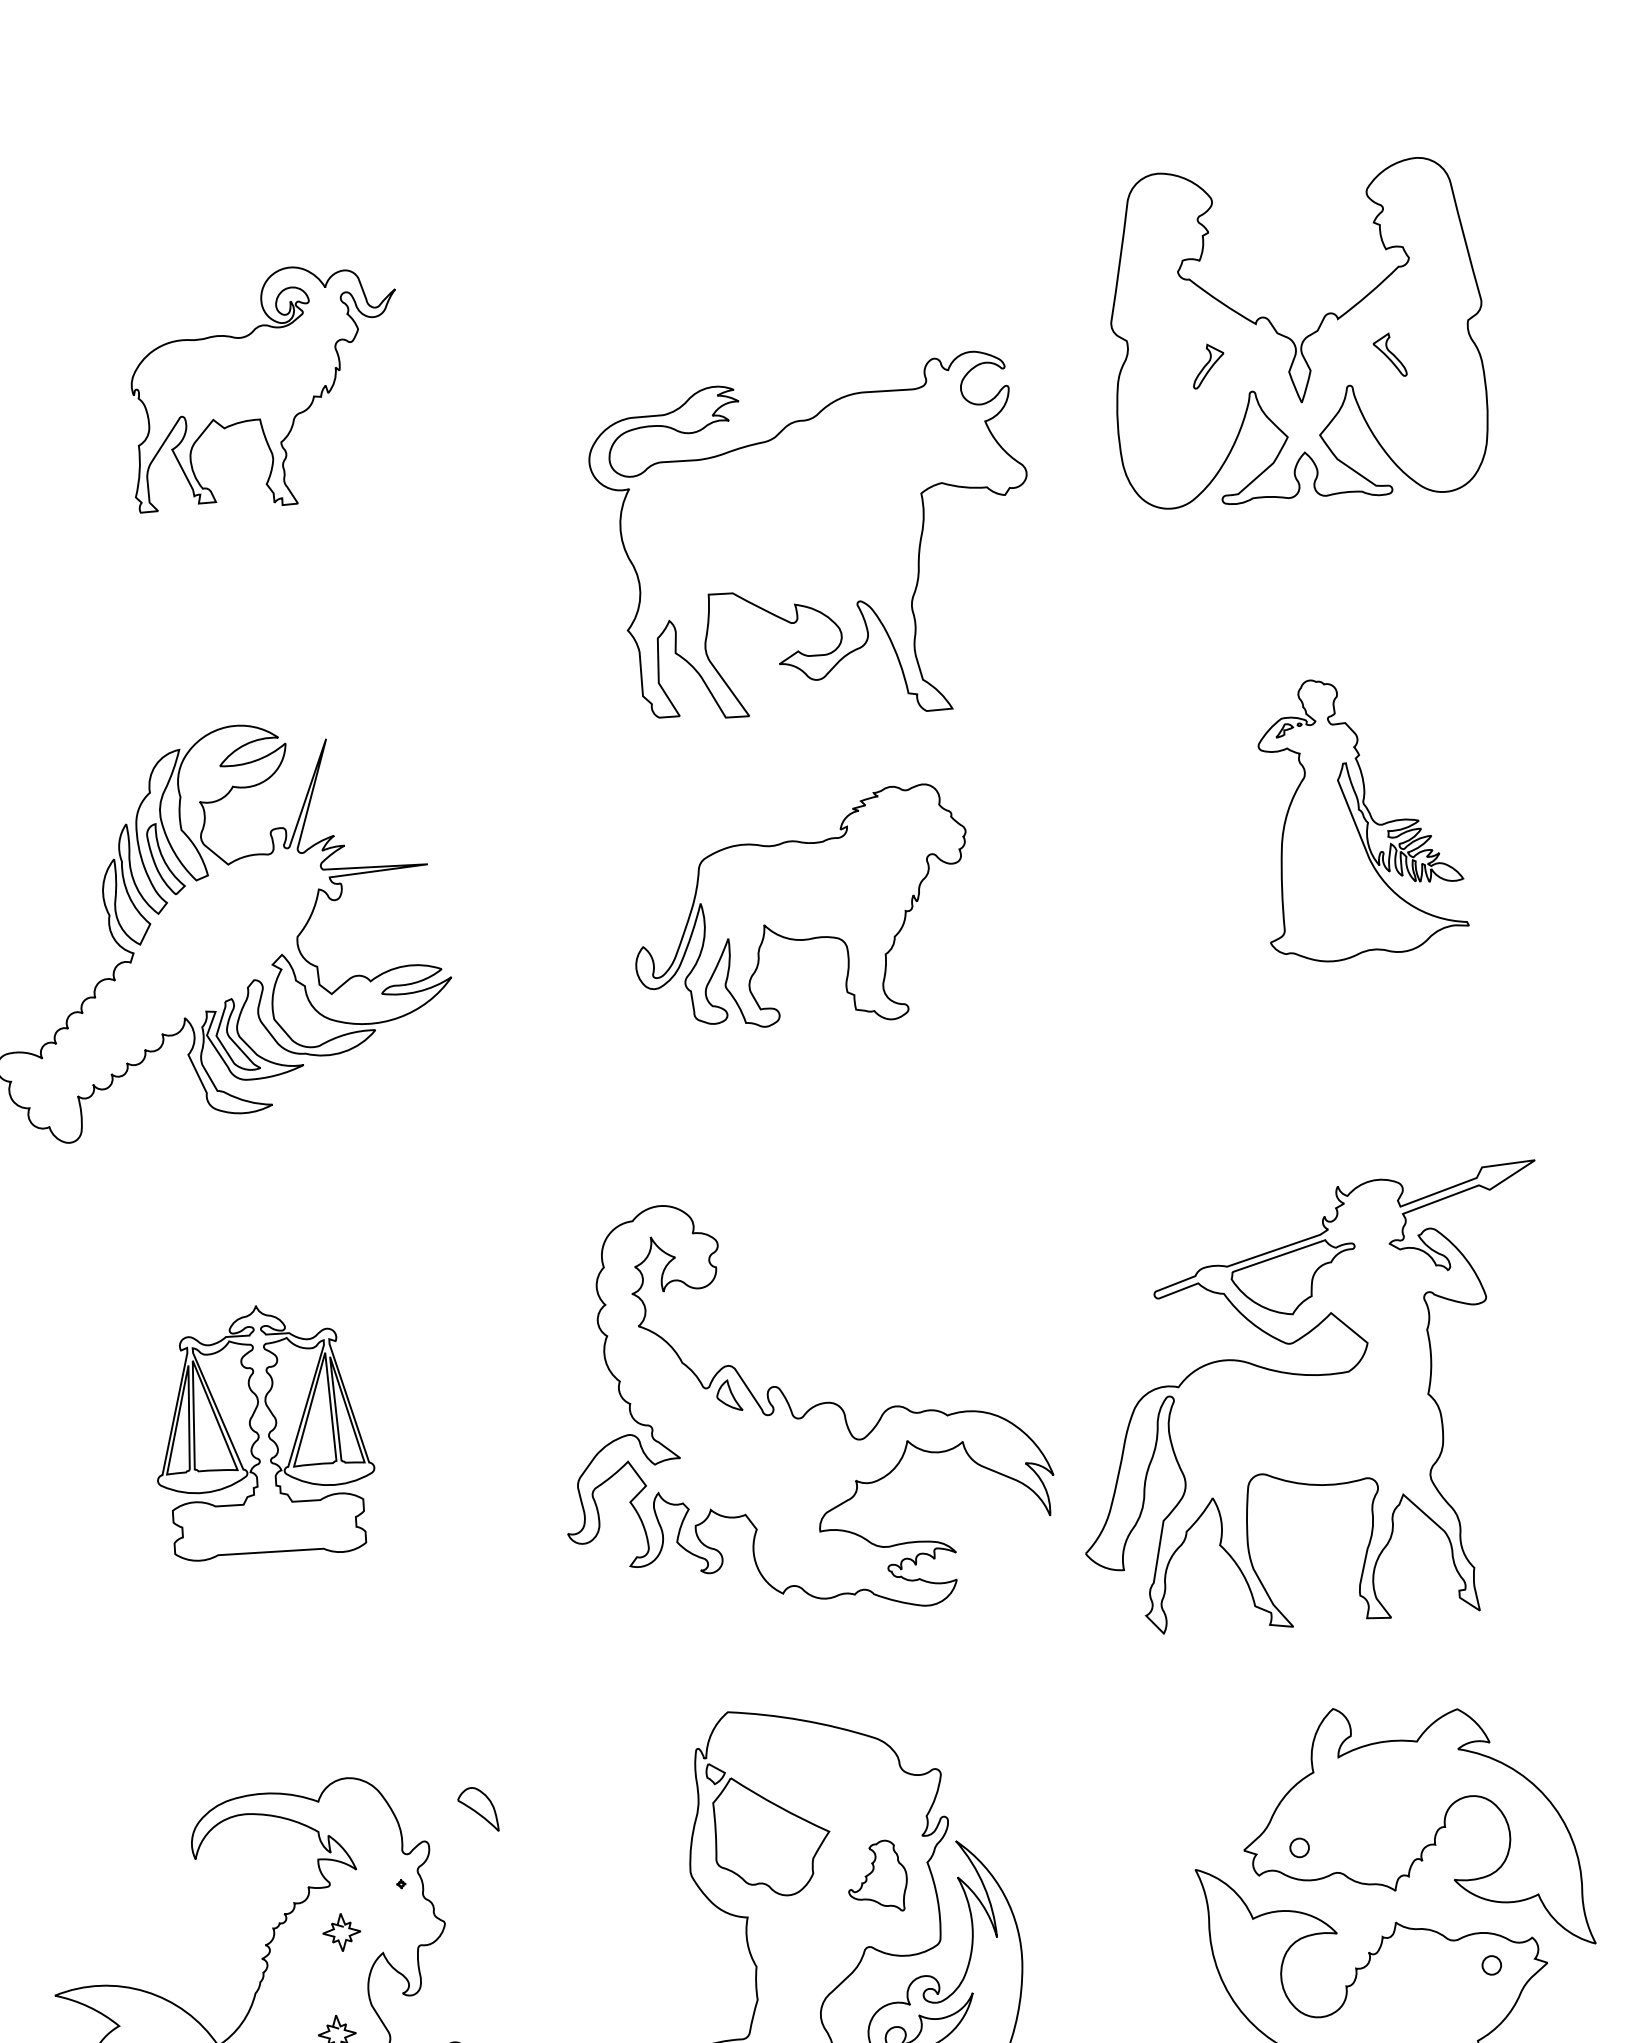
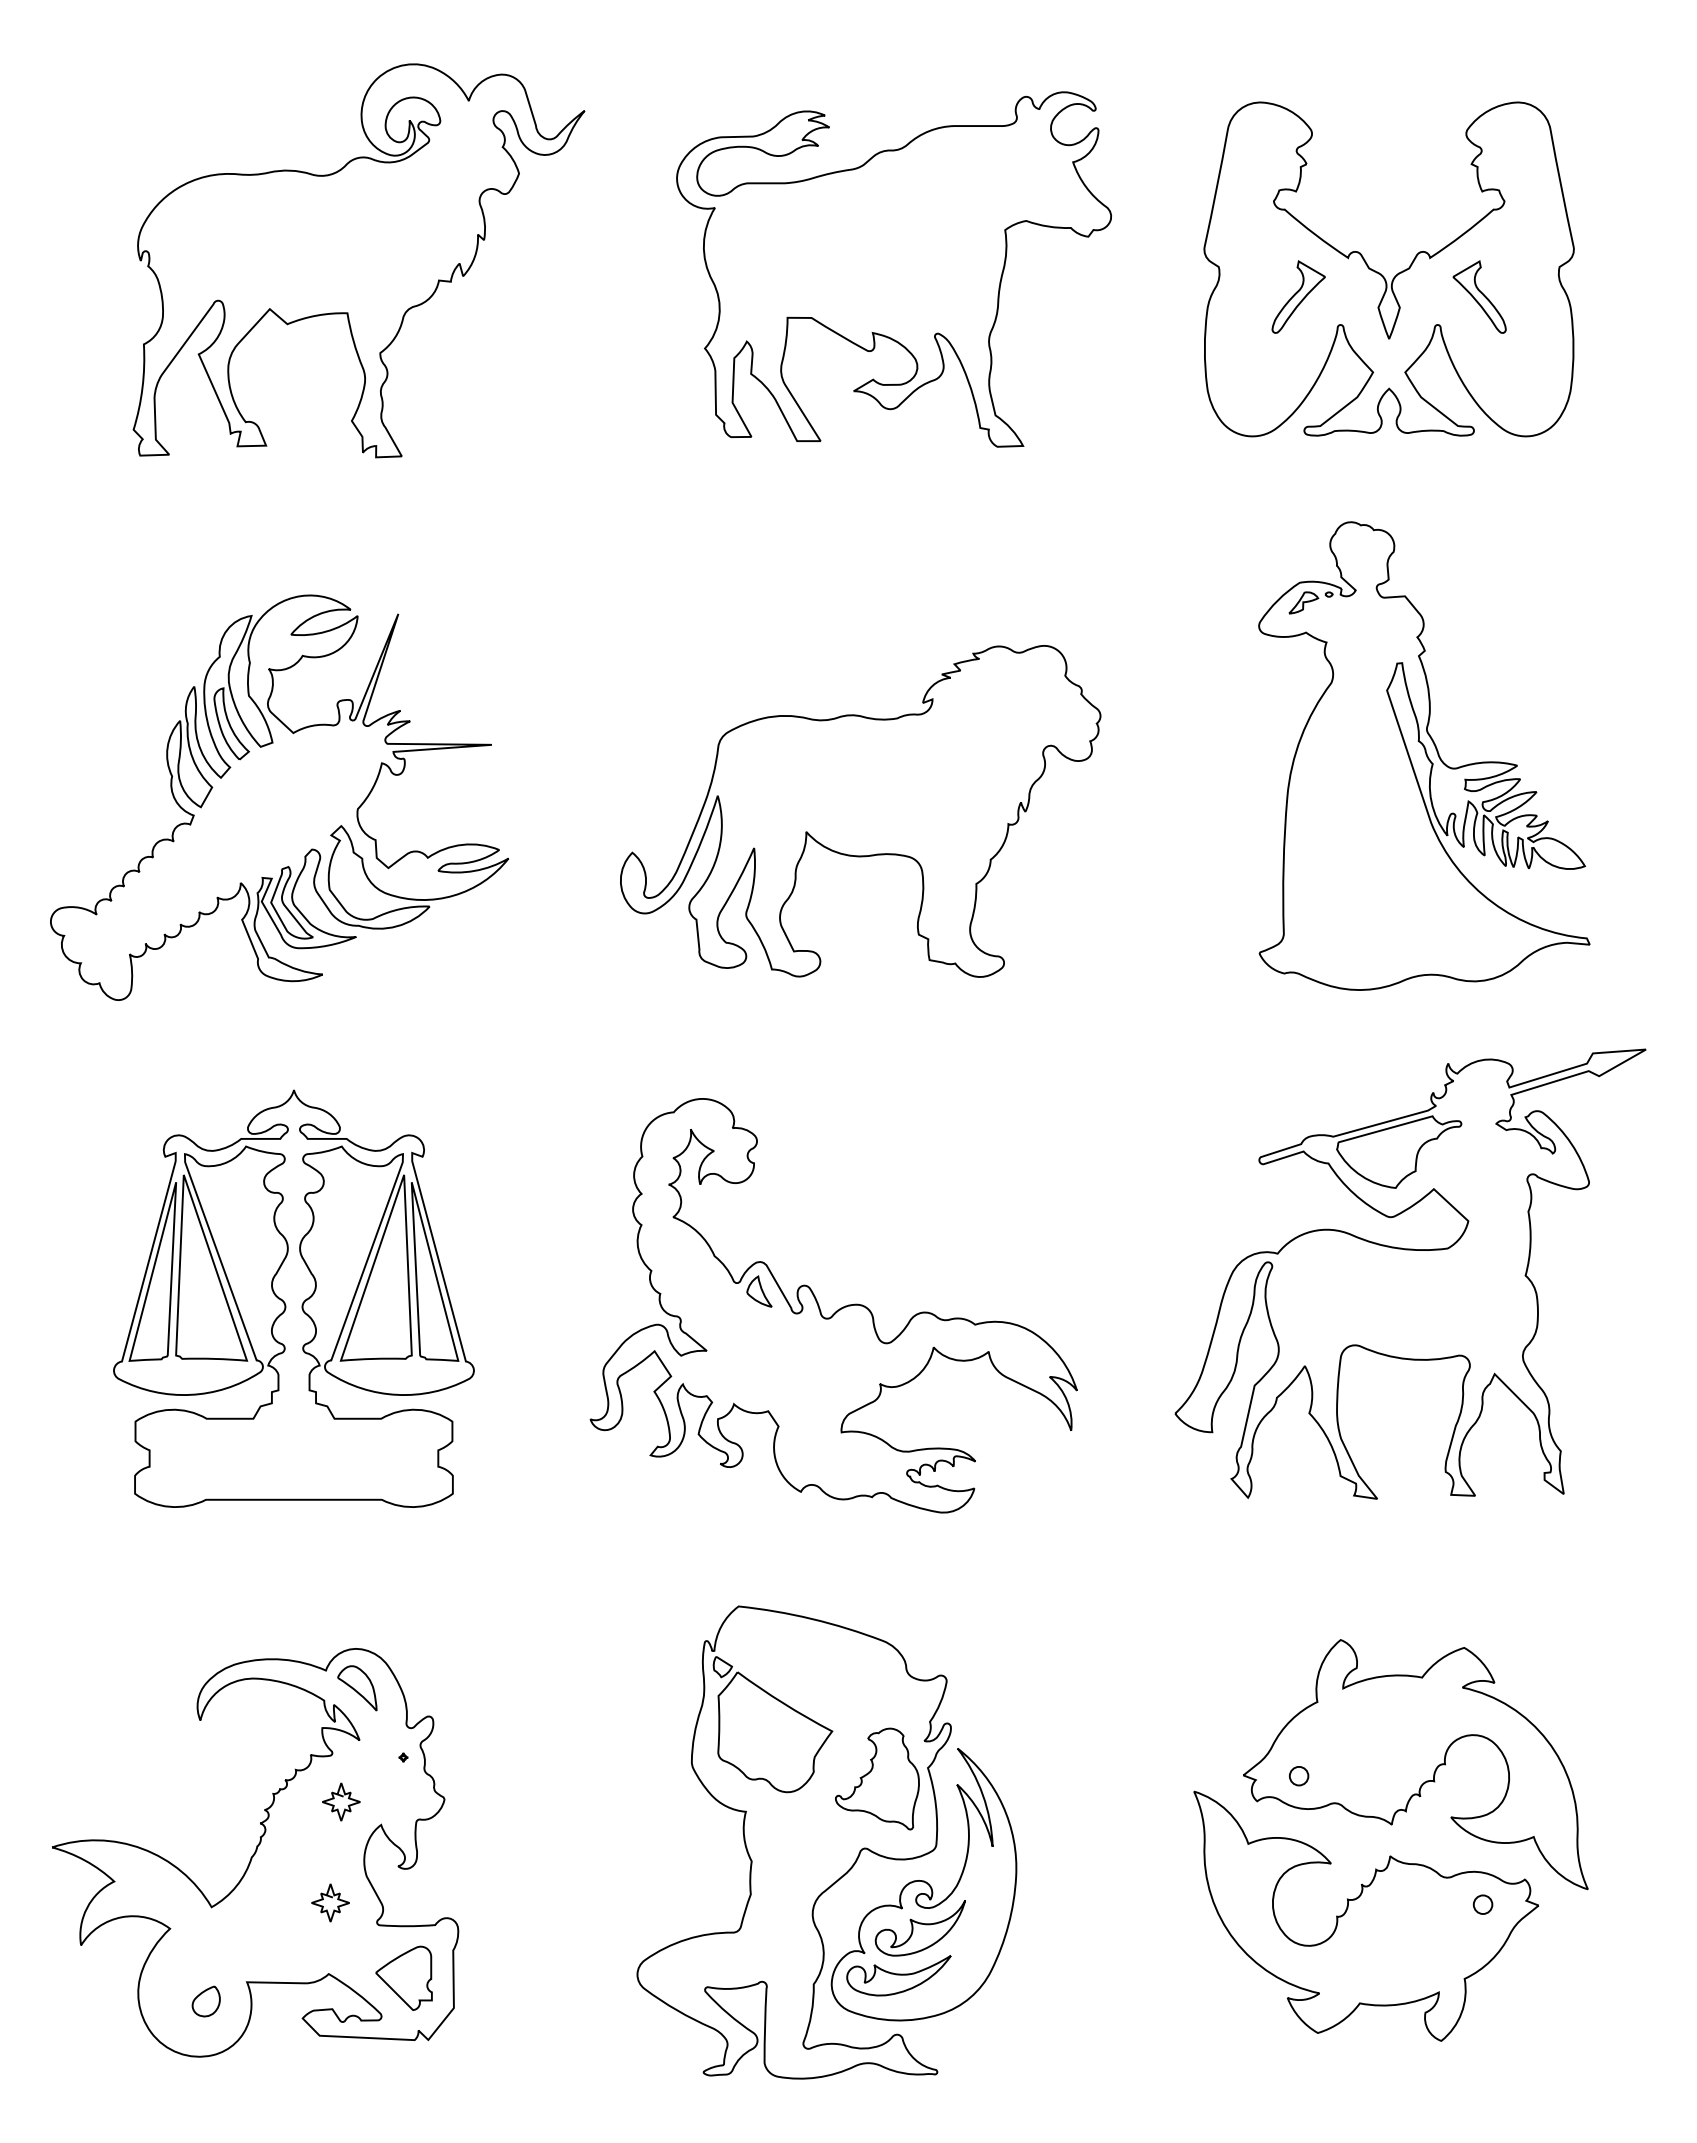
part: (1389, 354) -> (1479, 296), size x1.67
part: (1208, 365) -> (1298, 296), size x1.67
part: (264, 387) -> (358, 260), size x1.67
part: (811, 539) -> (893, 269), moved
part: (1362, 817) -> (1424, 755), size x1.67
part: (801, 908) -> (860, 811), size x1.43
part: (1312, 1399) -> (1410, 1273), moved
part: (263, 1431) -> (293, 1298), size x1.67
part: (478, 1810) -> (357, 1688), moved
part: (877, 1876) -> (877, 1778), size x1.43

